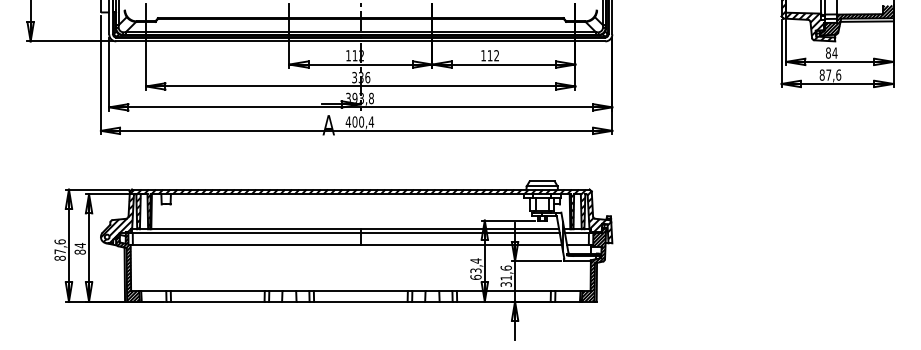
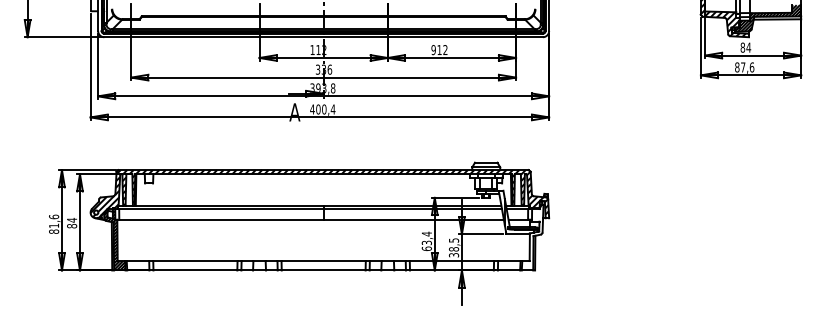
text: (483, 56) -> (433, 50), 112 -> 912
text: (60, 251) -> (54, 225), 87,6 -> 81,6
hatch: (593, 264) -> (532, 237), removed
text: (506, 272) -> (454, 244), 31,6 -> 38,5

